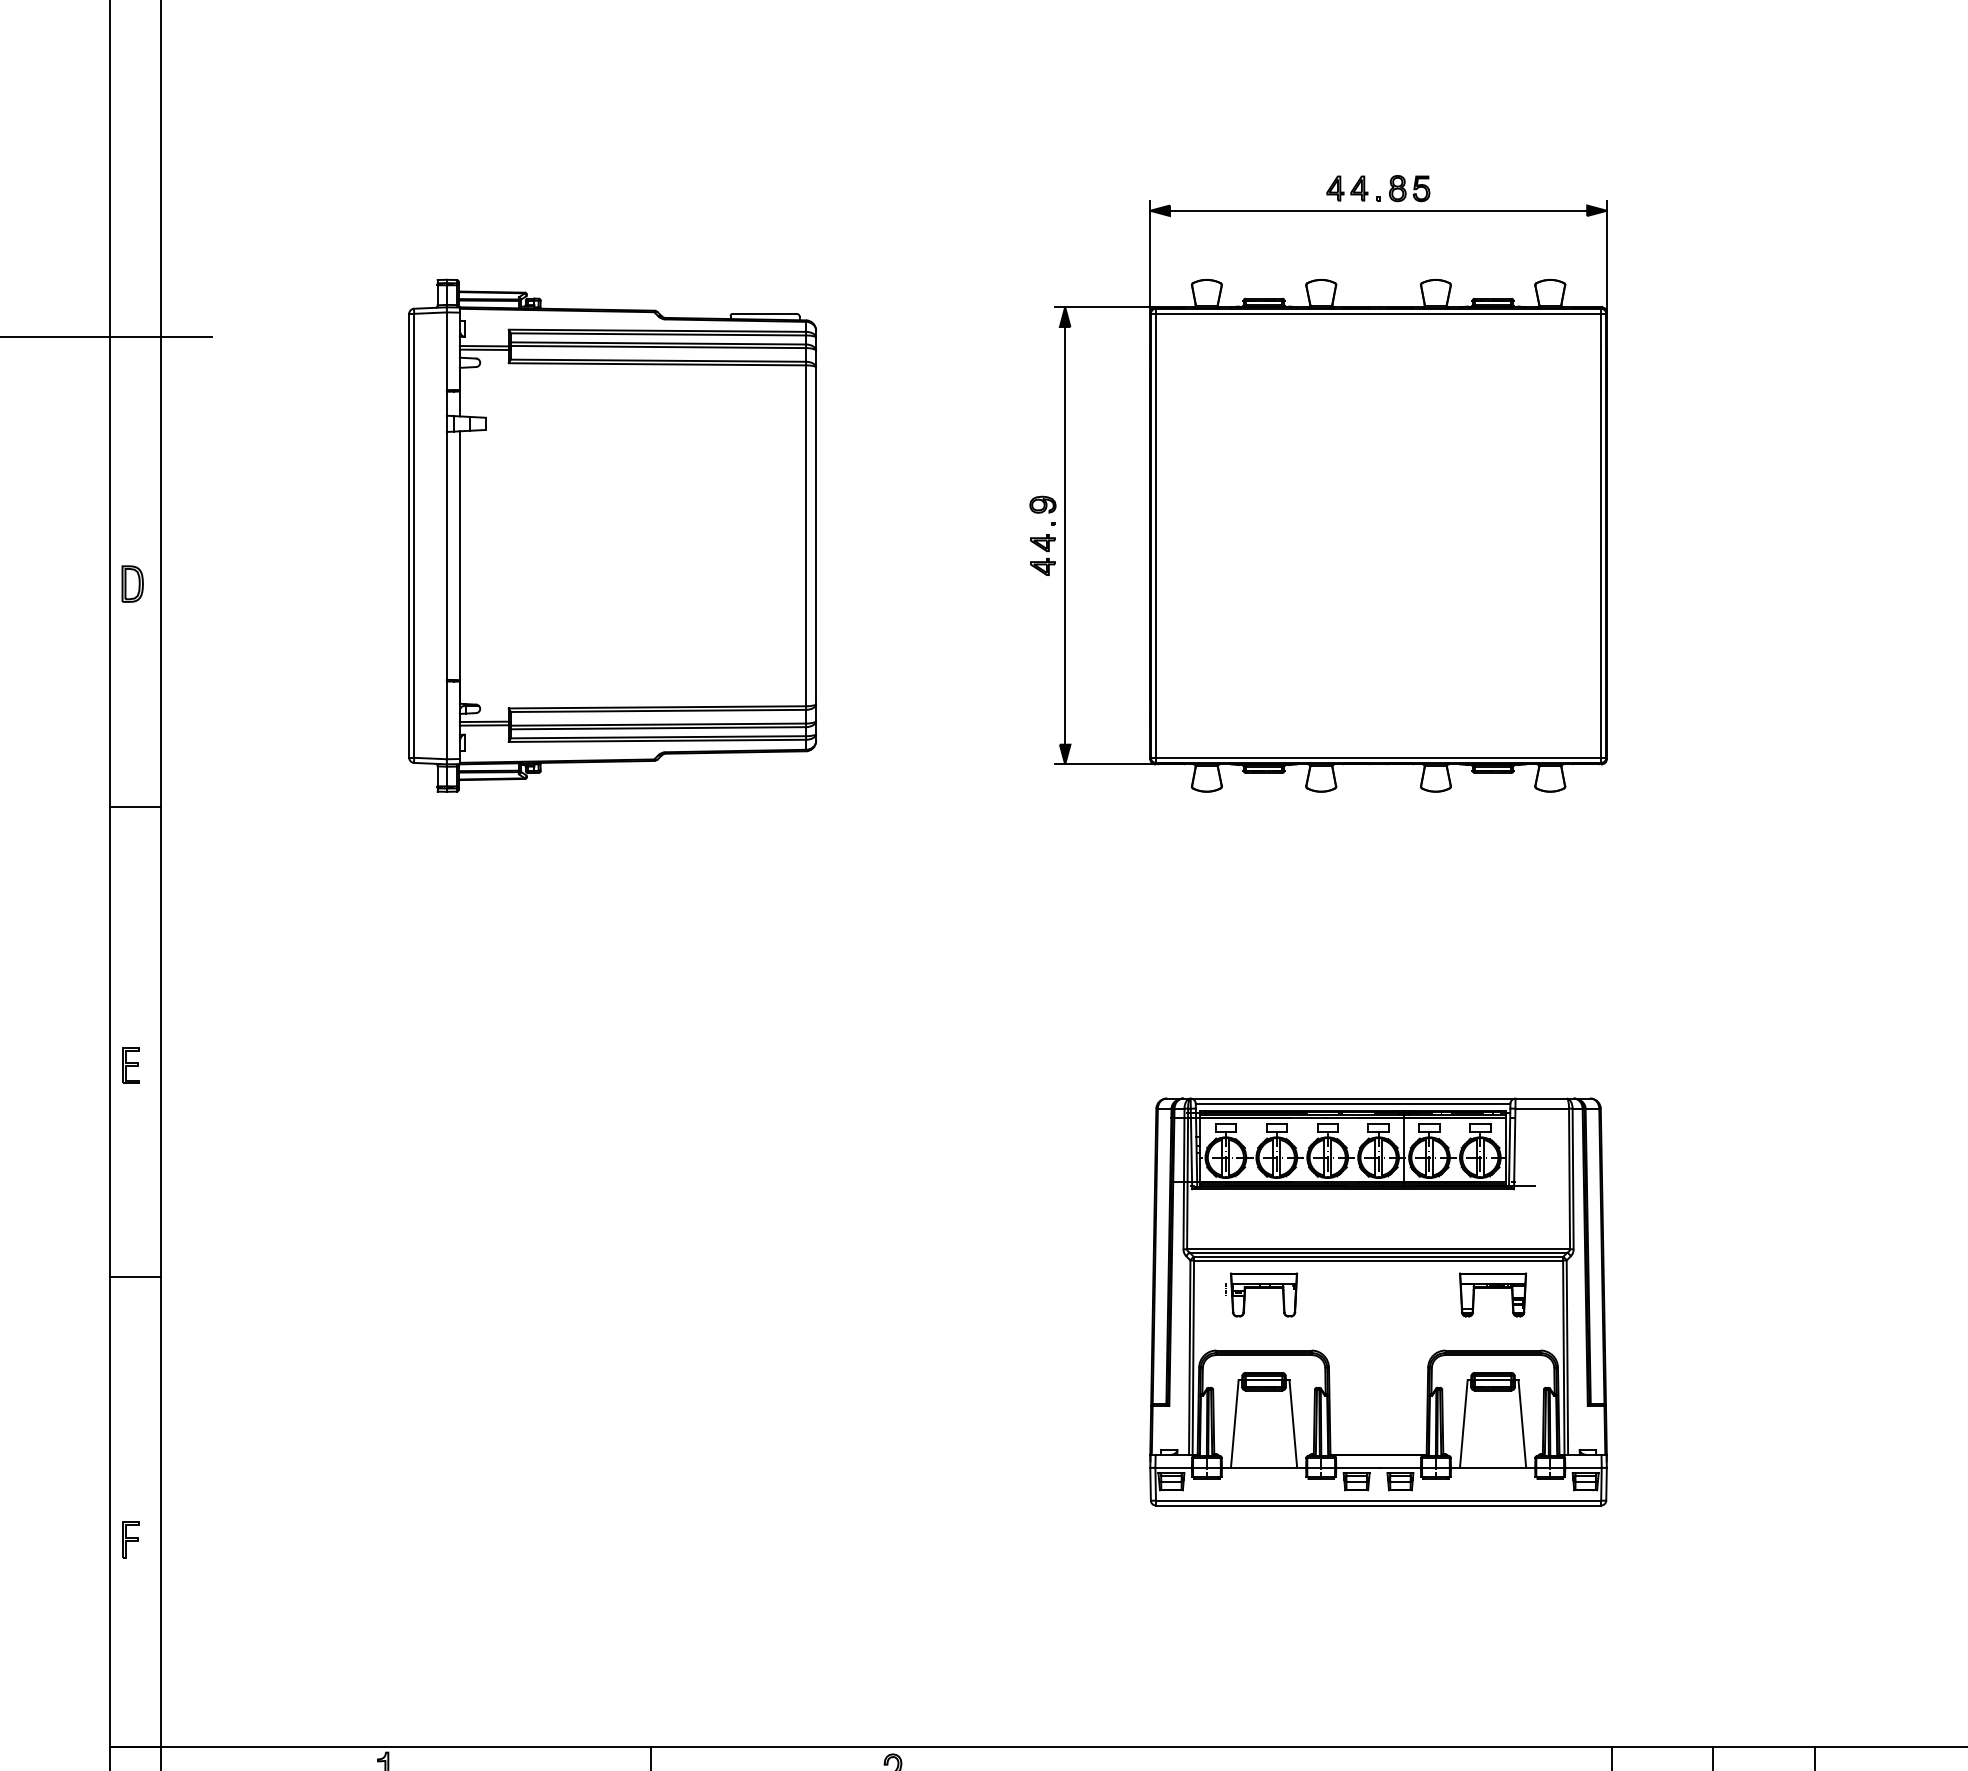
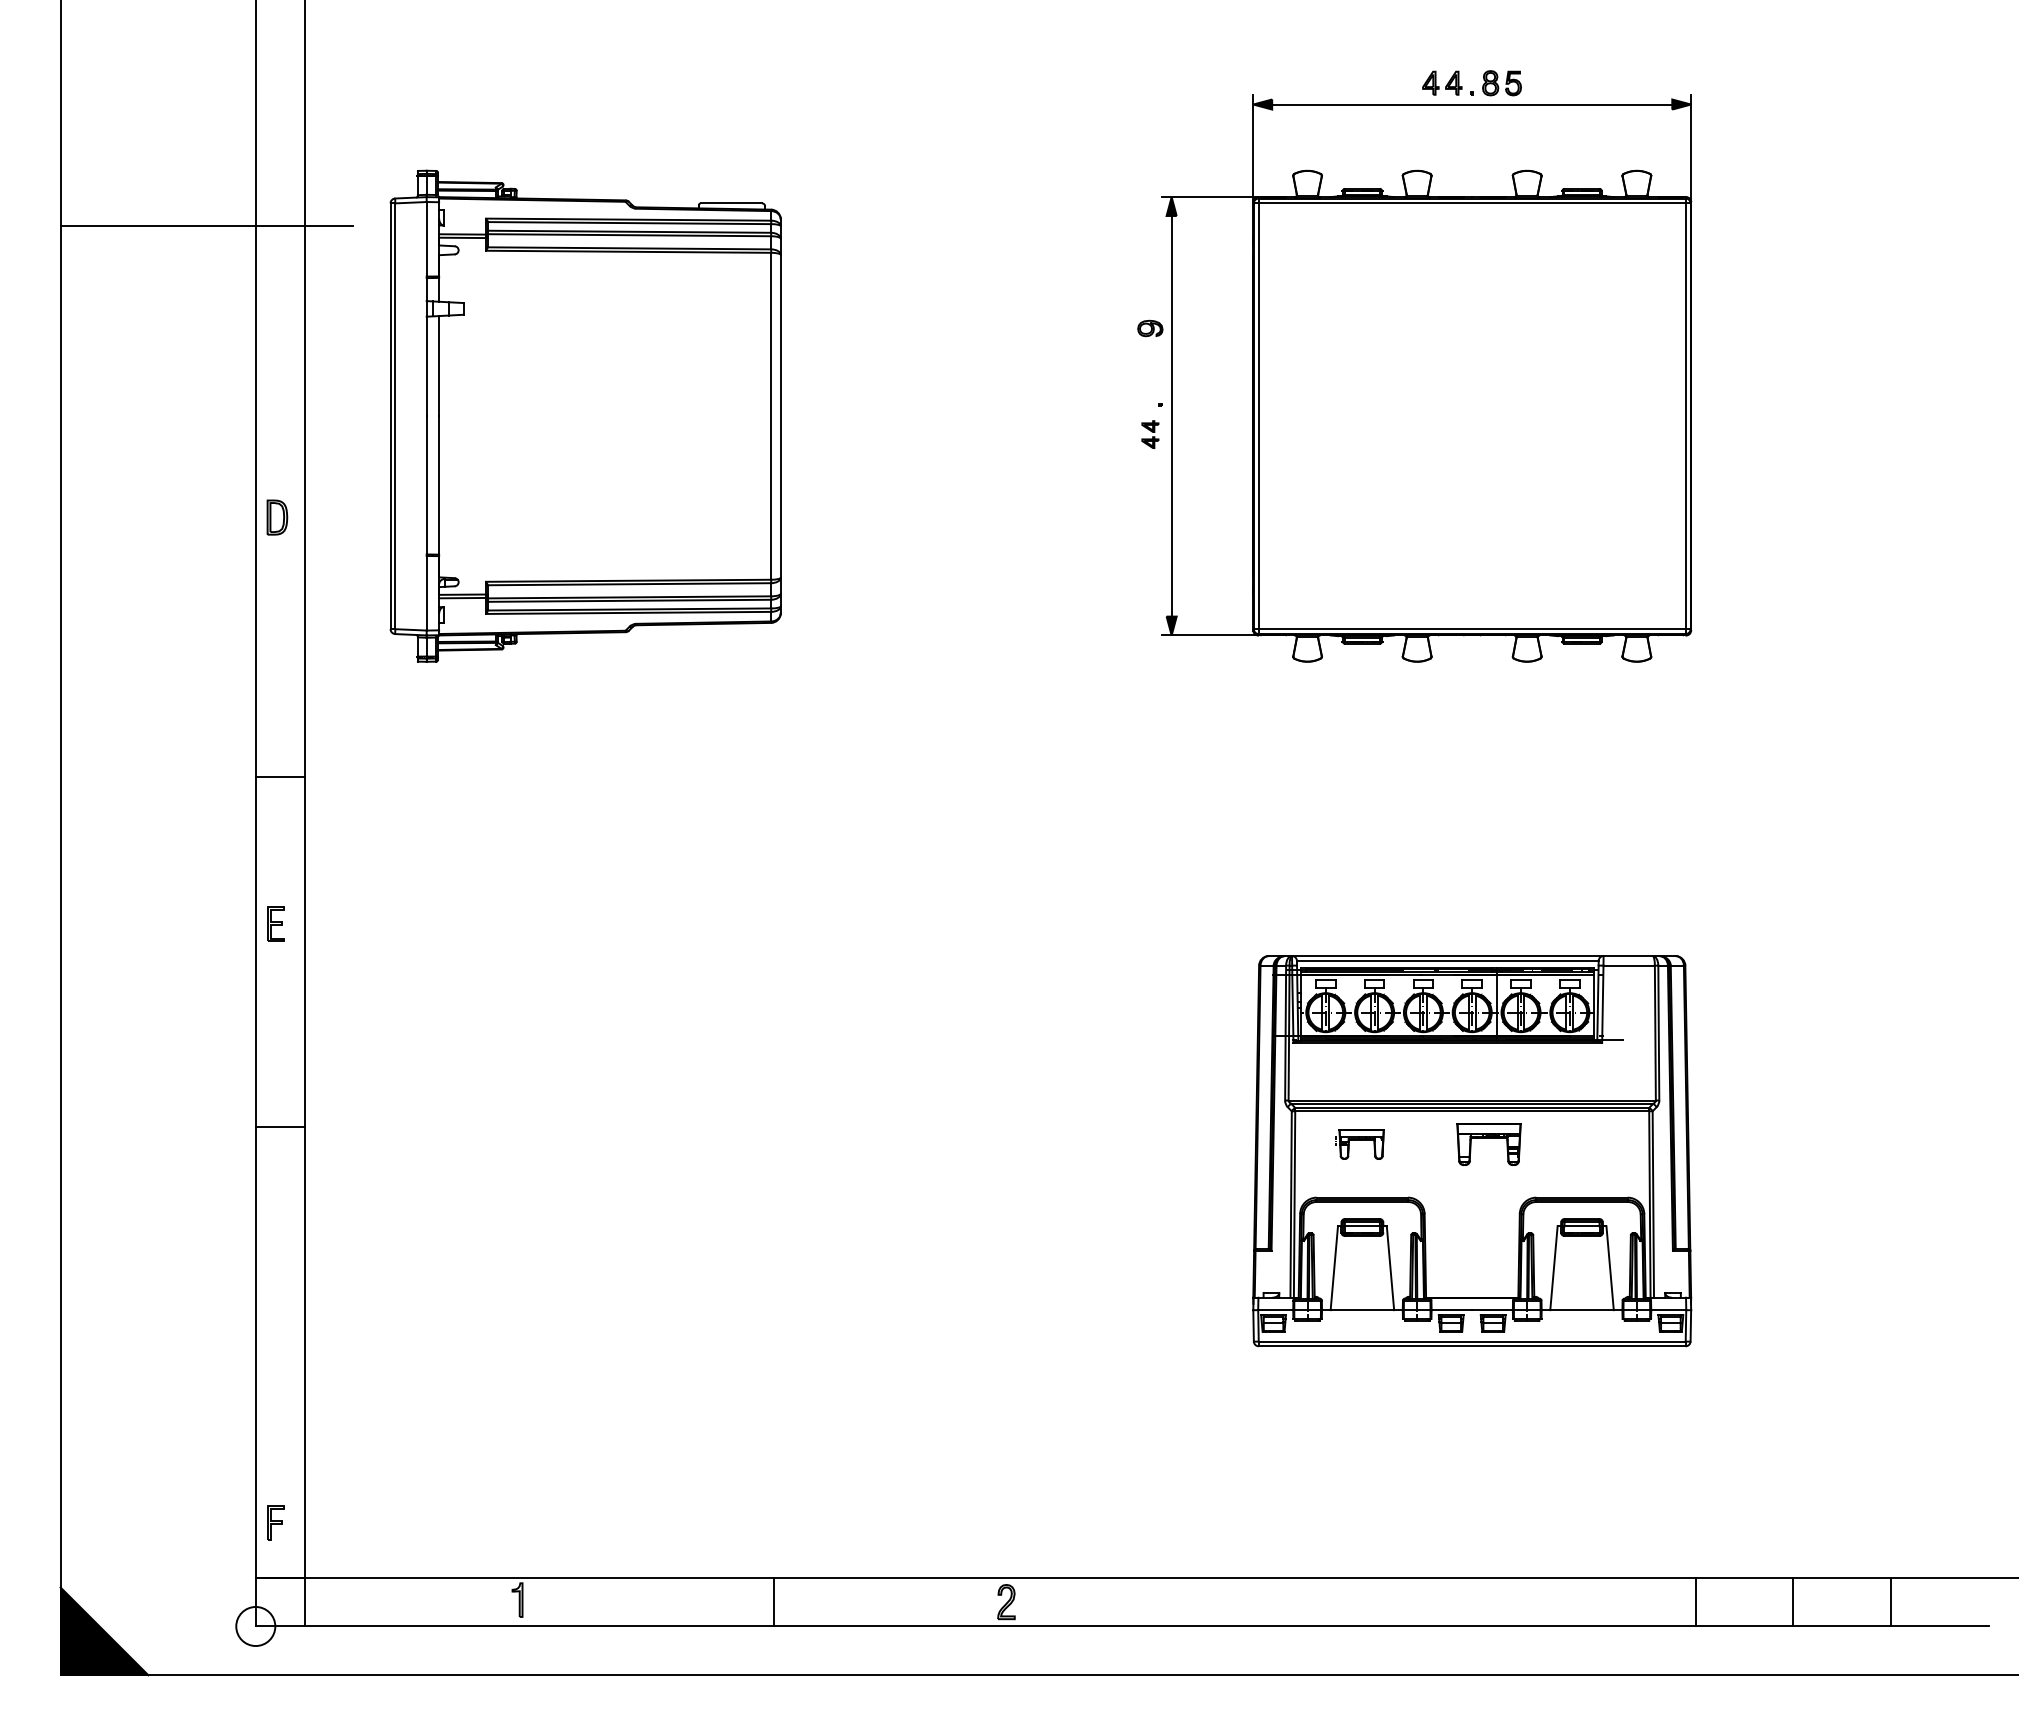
part: (1043, 504) -> (1150, 328), moved
part: (612, 535) -> (585, 415), moved
part: (1043, 554) -> (1150, 434), size x0.7
part: (132, 584) -> (277, 517), moved
line: (134, 807) -> (279, 777), moved
part: (1261, 1295) -> (1359, 1144), size x0.7
part: (1492, 1295) -> (1488, 1144), moved
part: (130, 1539) -> (275, 1522), moved

